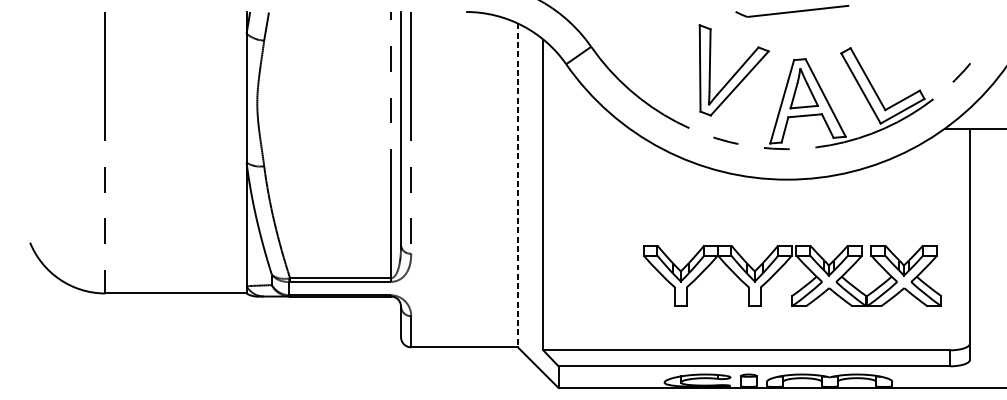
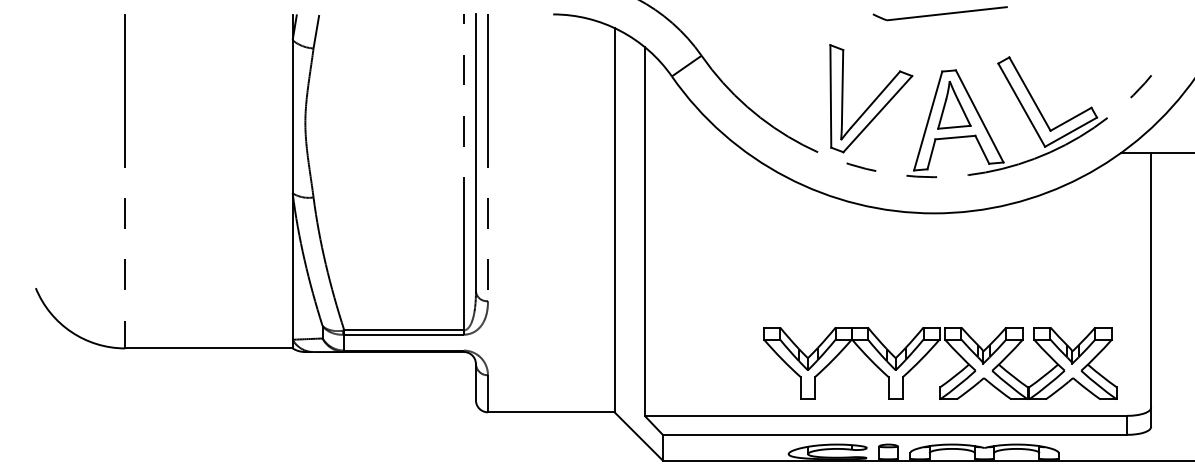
part: (734, 70) -> (871, 98), moved
line: (517, 185) -> (614, 220), dashed -> solid
part: (783, 266) -> (929, 352), moved

